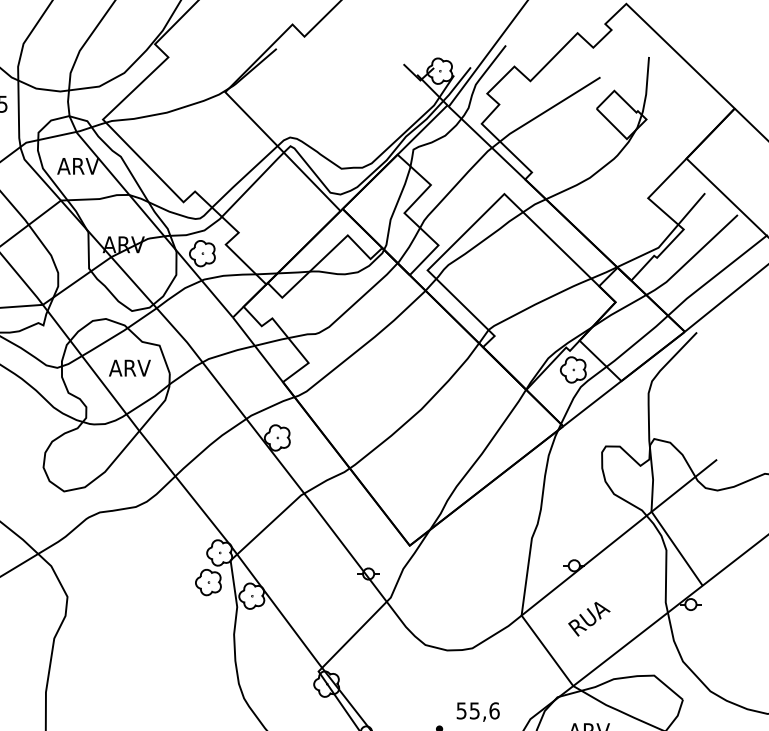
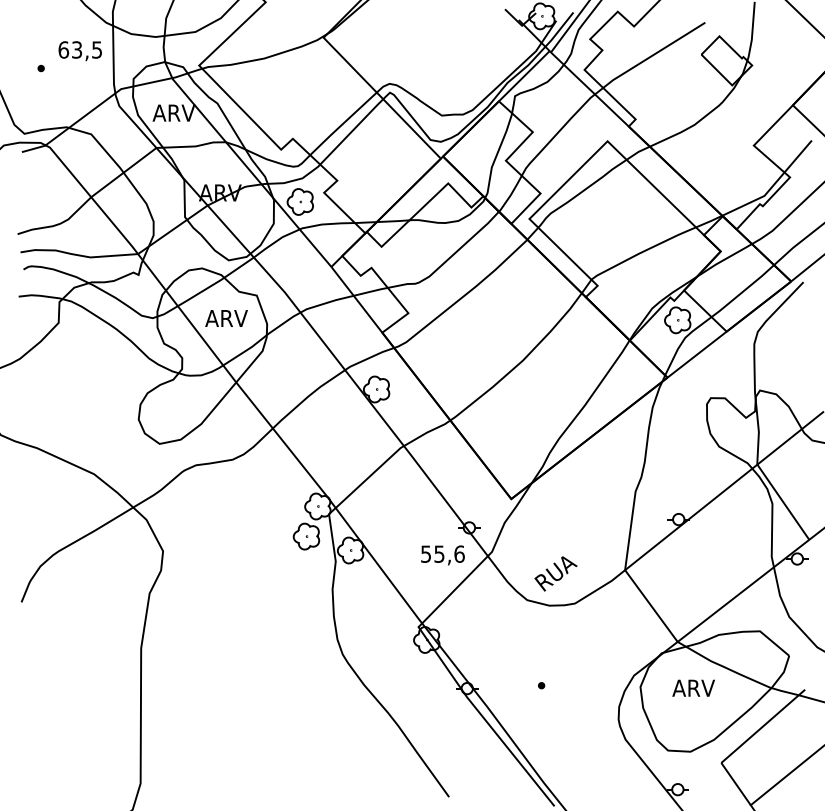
text: (588, 618) -> (555, 573), moved
text: (477, 712) -> (442, 555), moved

